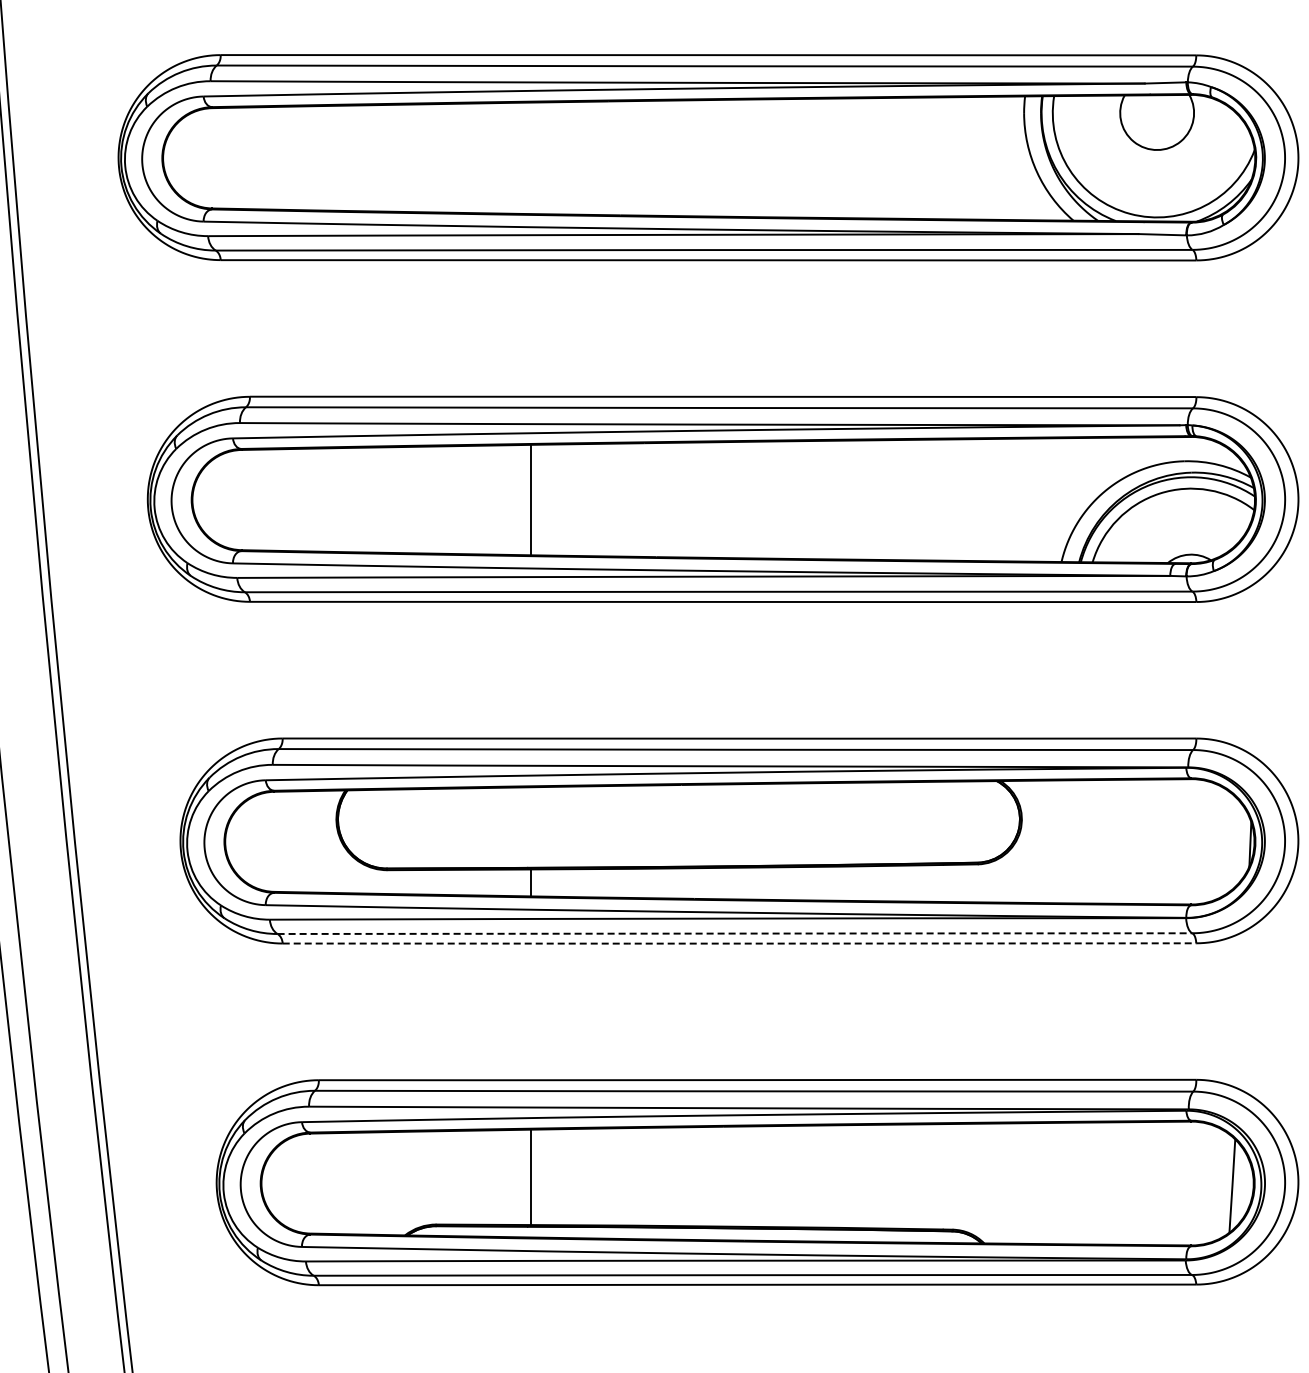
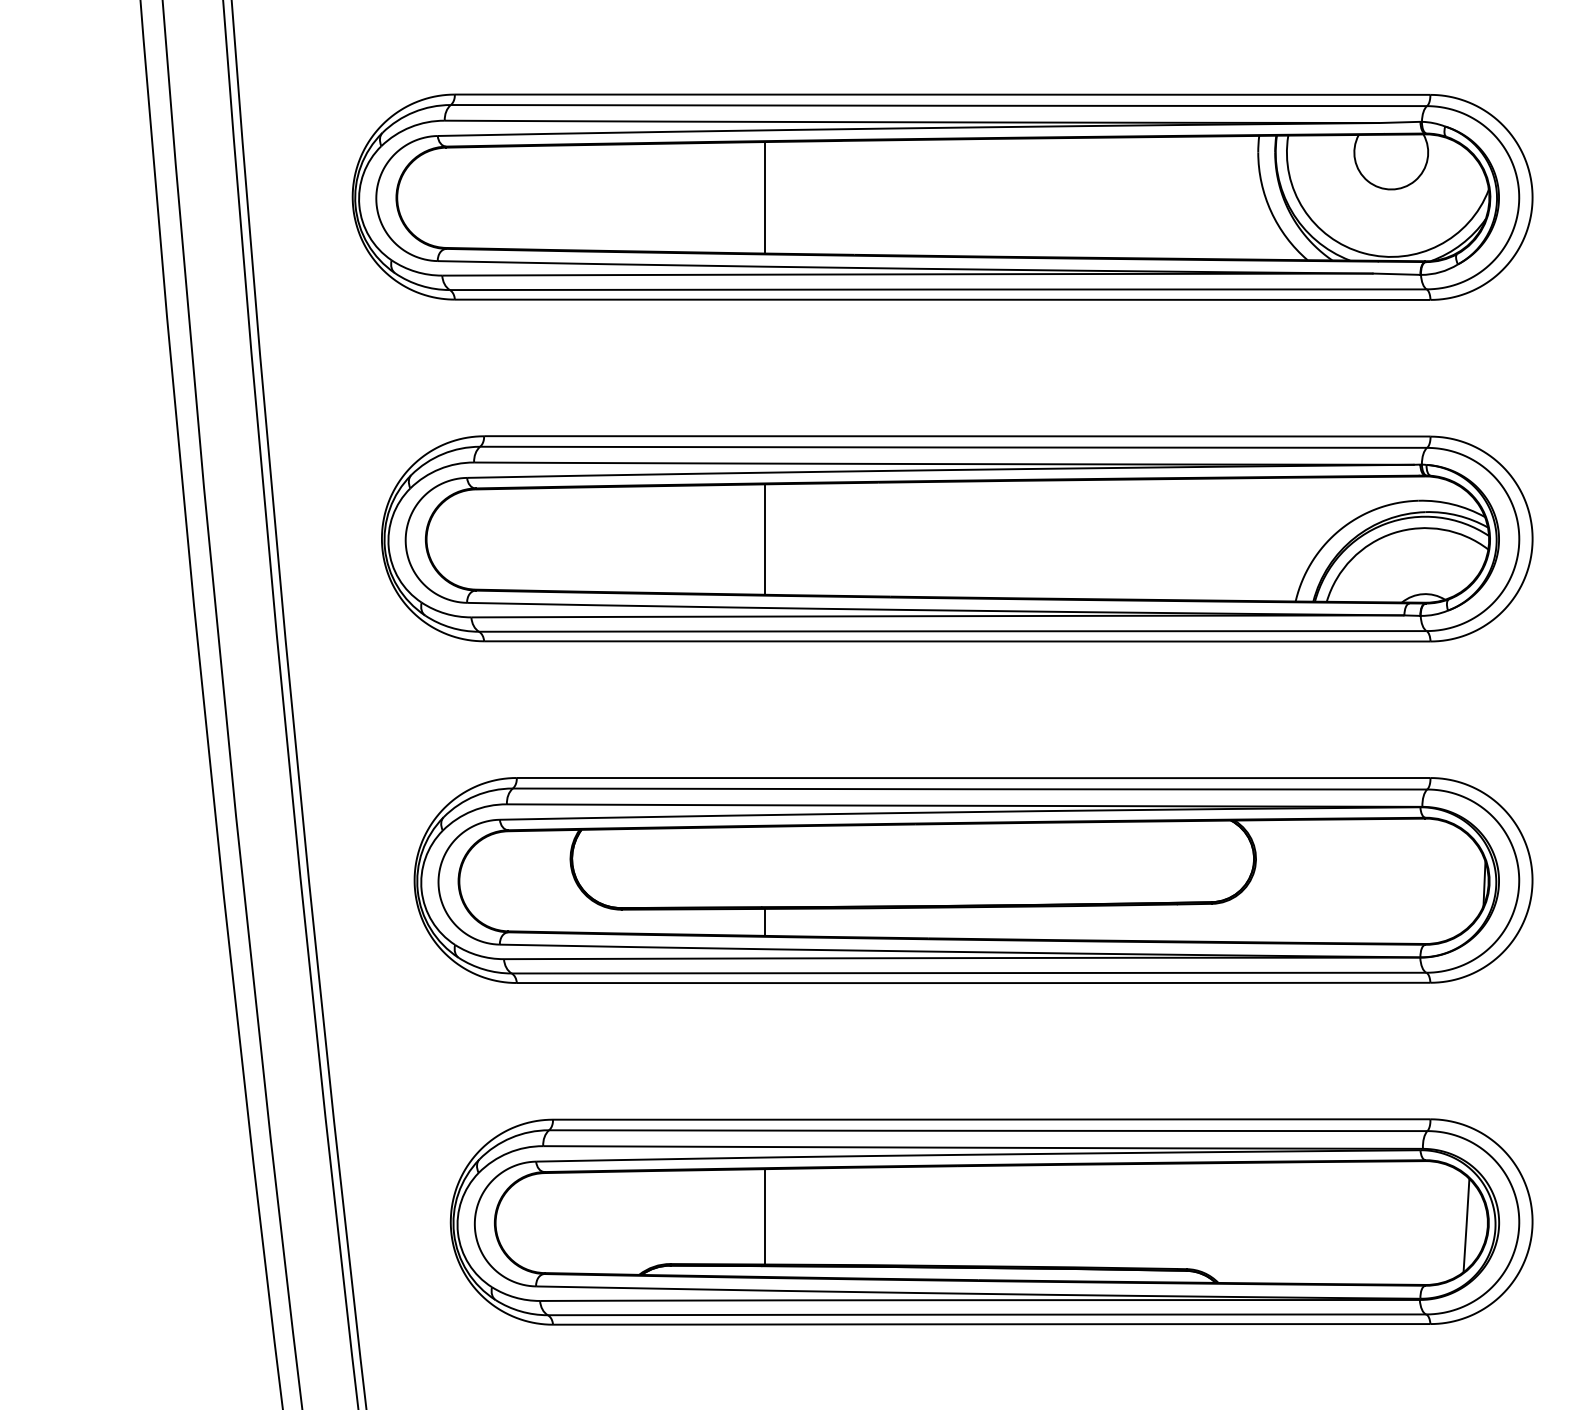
line: (530, 158) -> (764, 197), added
line: (735, 934) -> (969, 973), dashed -> solid
line: (739, 944) -> (973, 983), dashed -> solid

